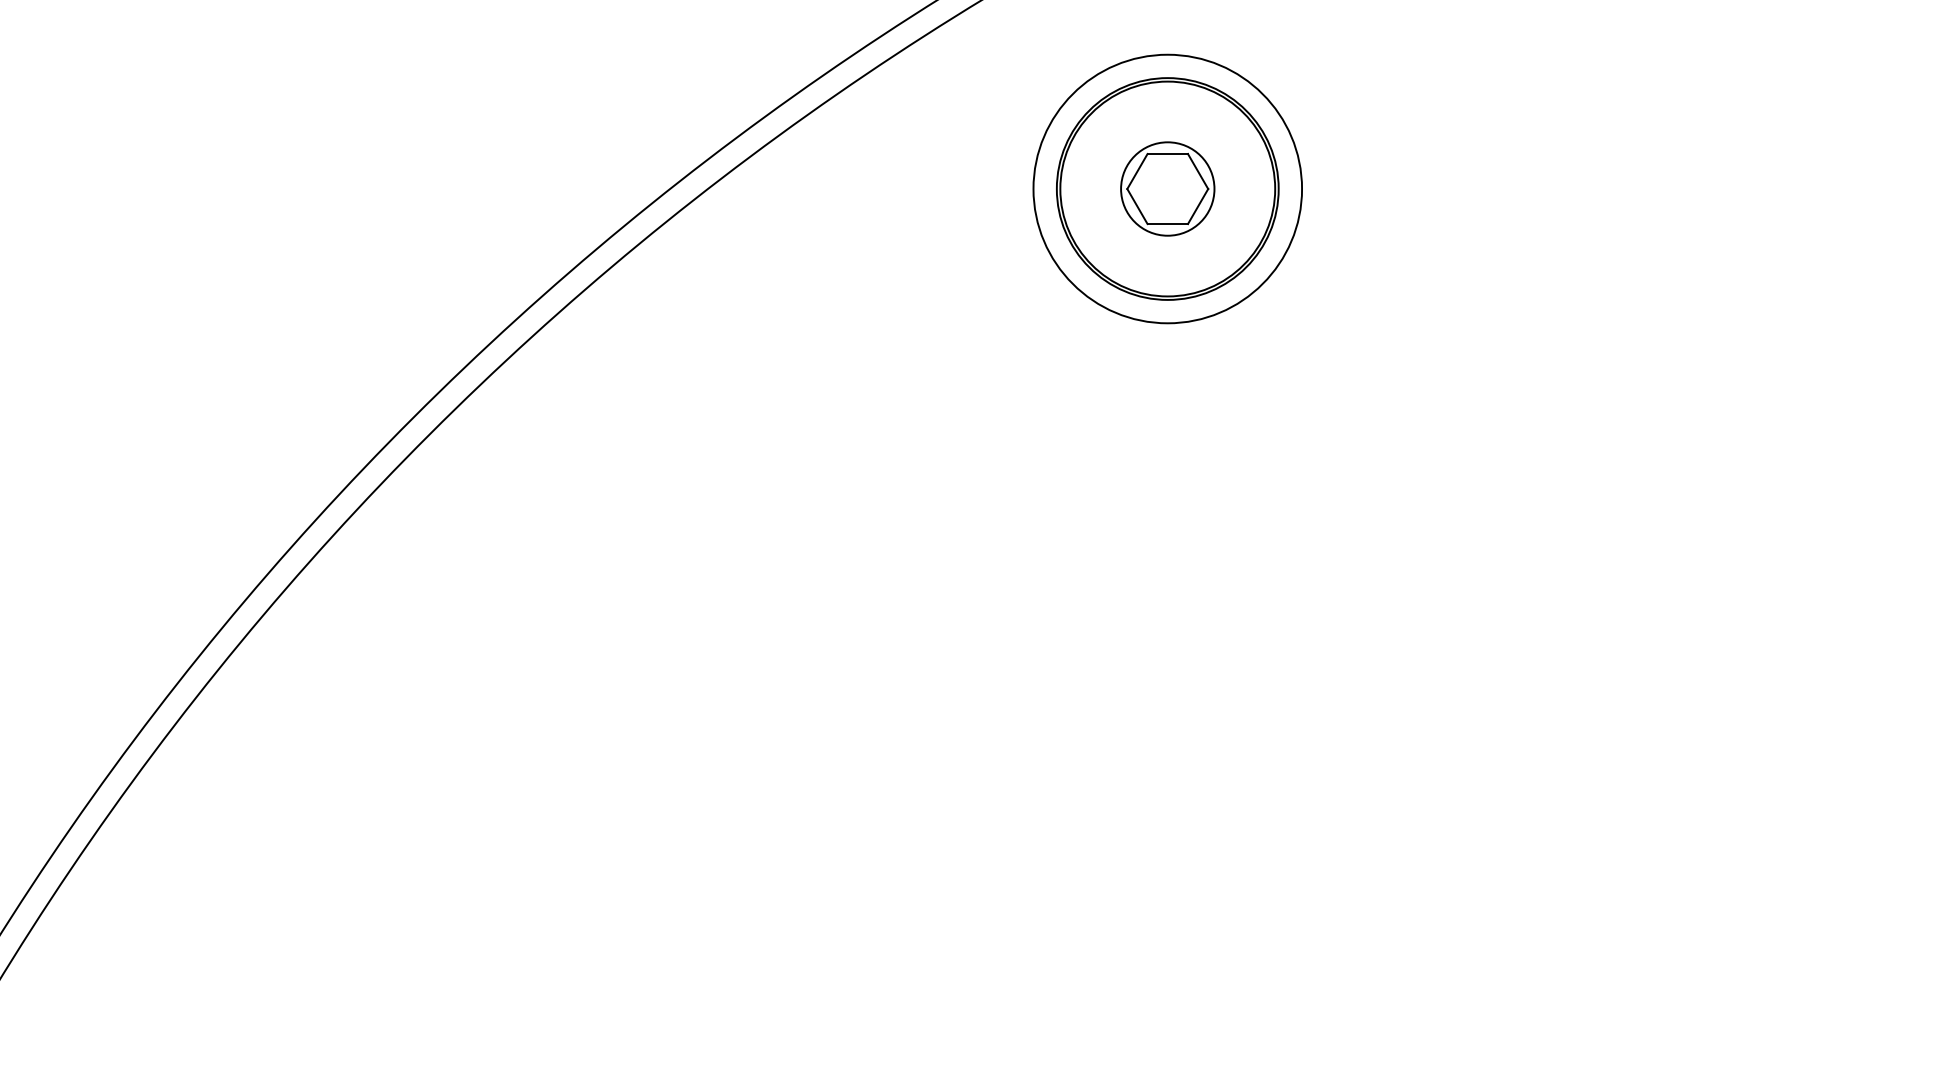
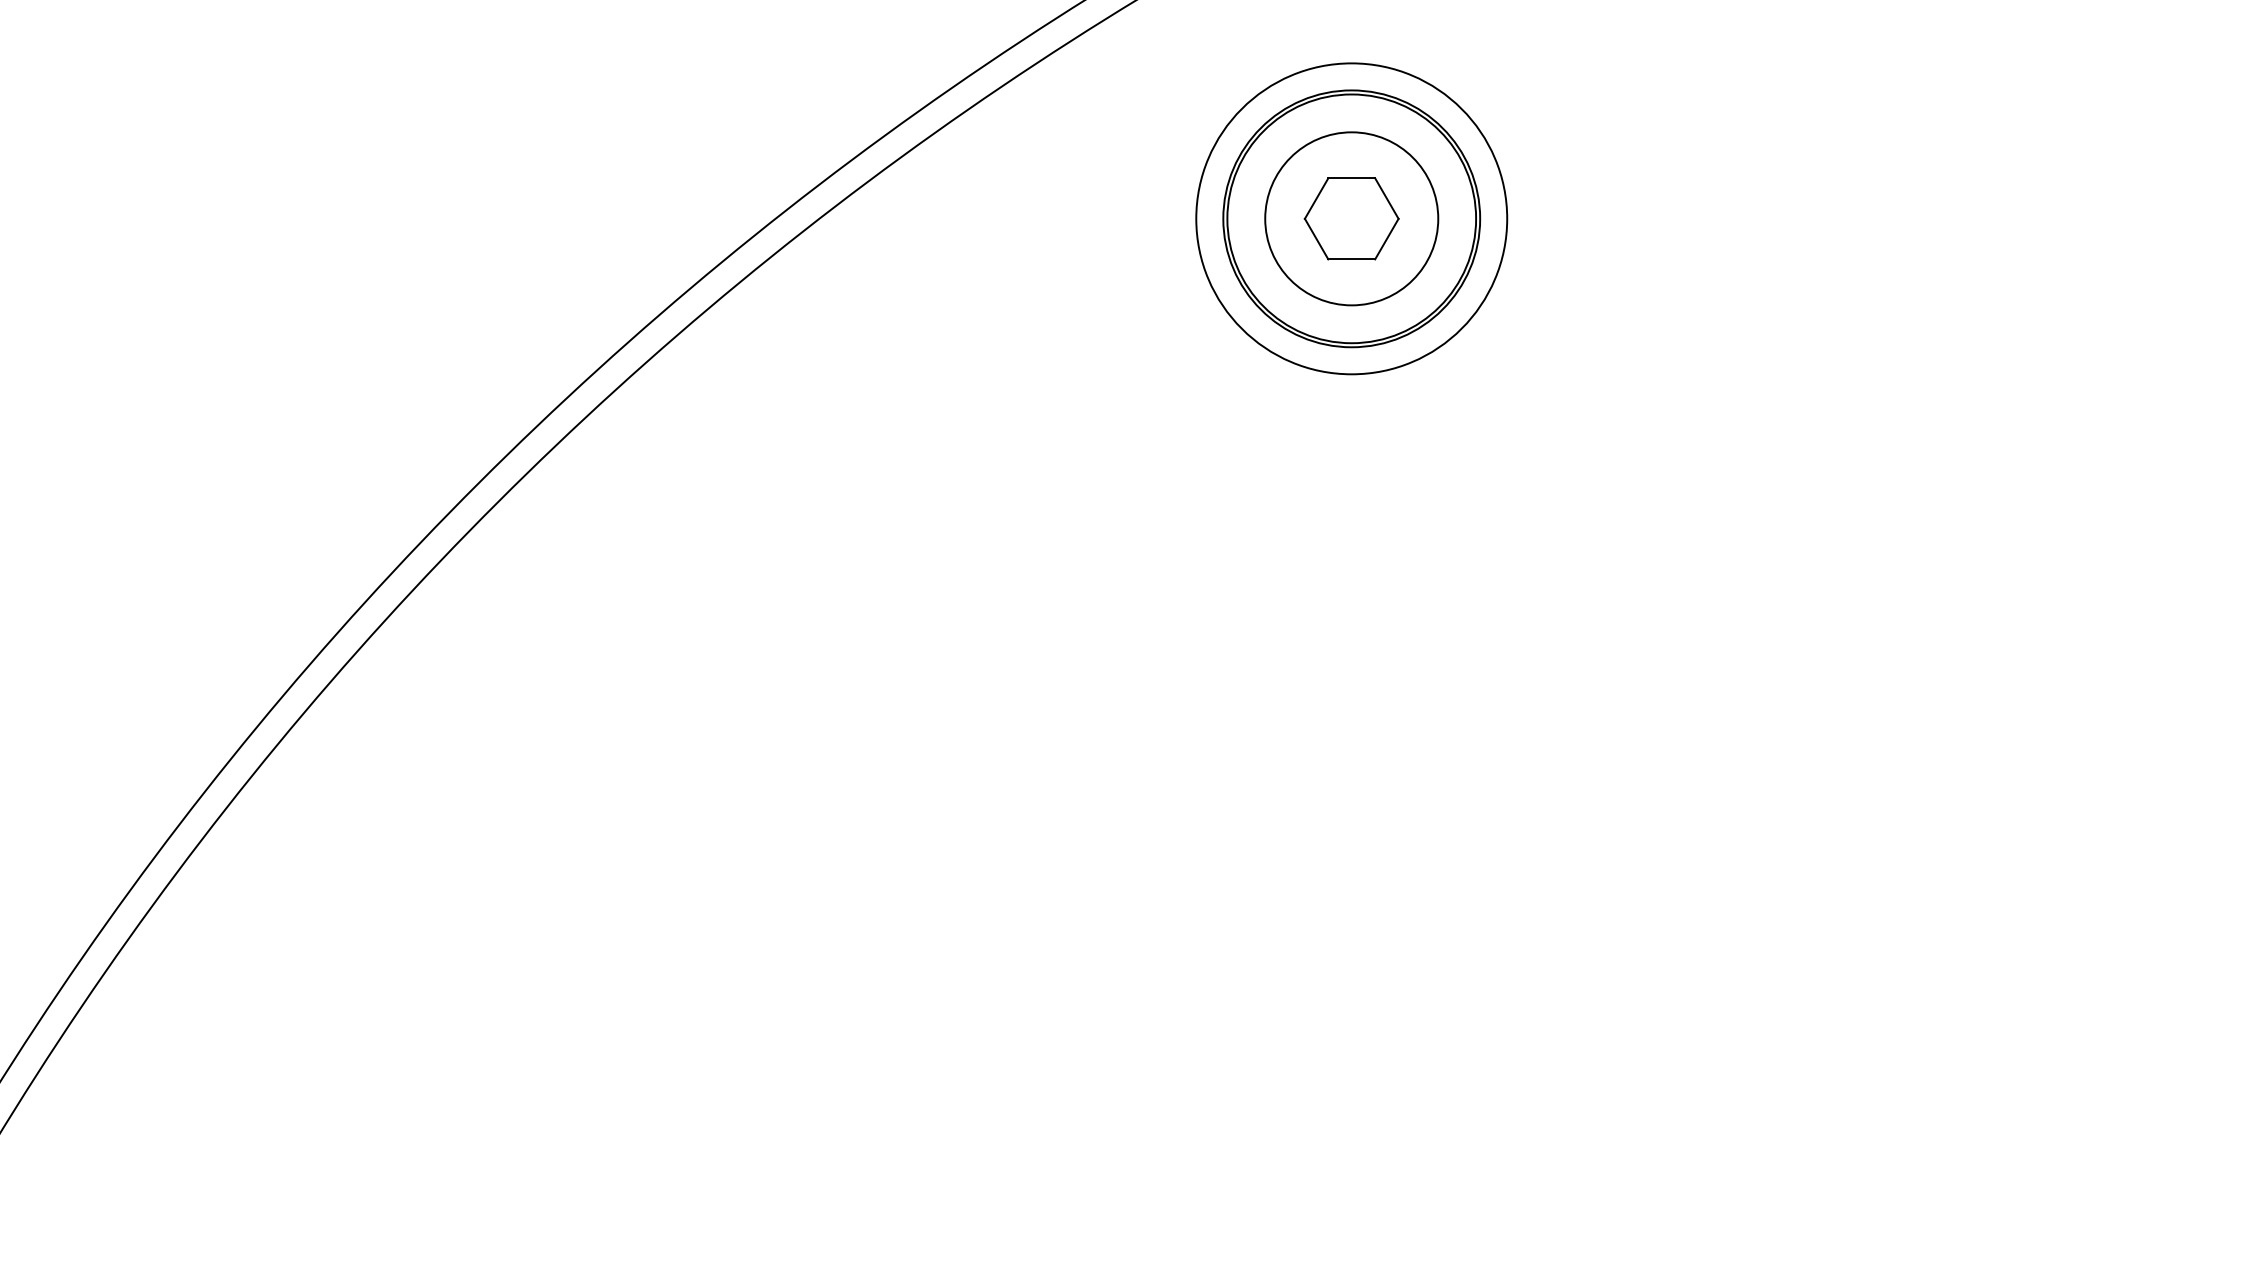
circle: (1167, 188) -> (1351, 218), size x1.6

